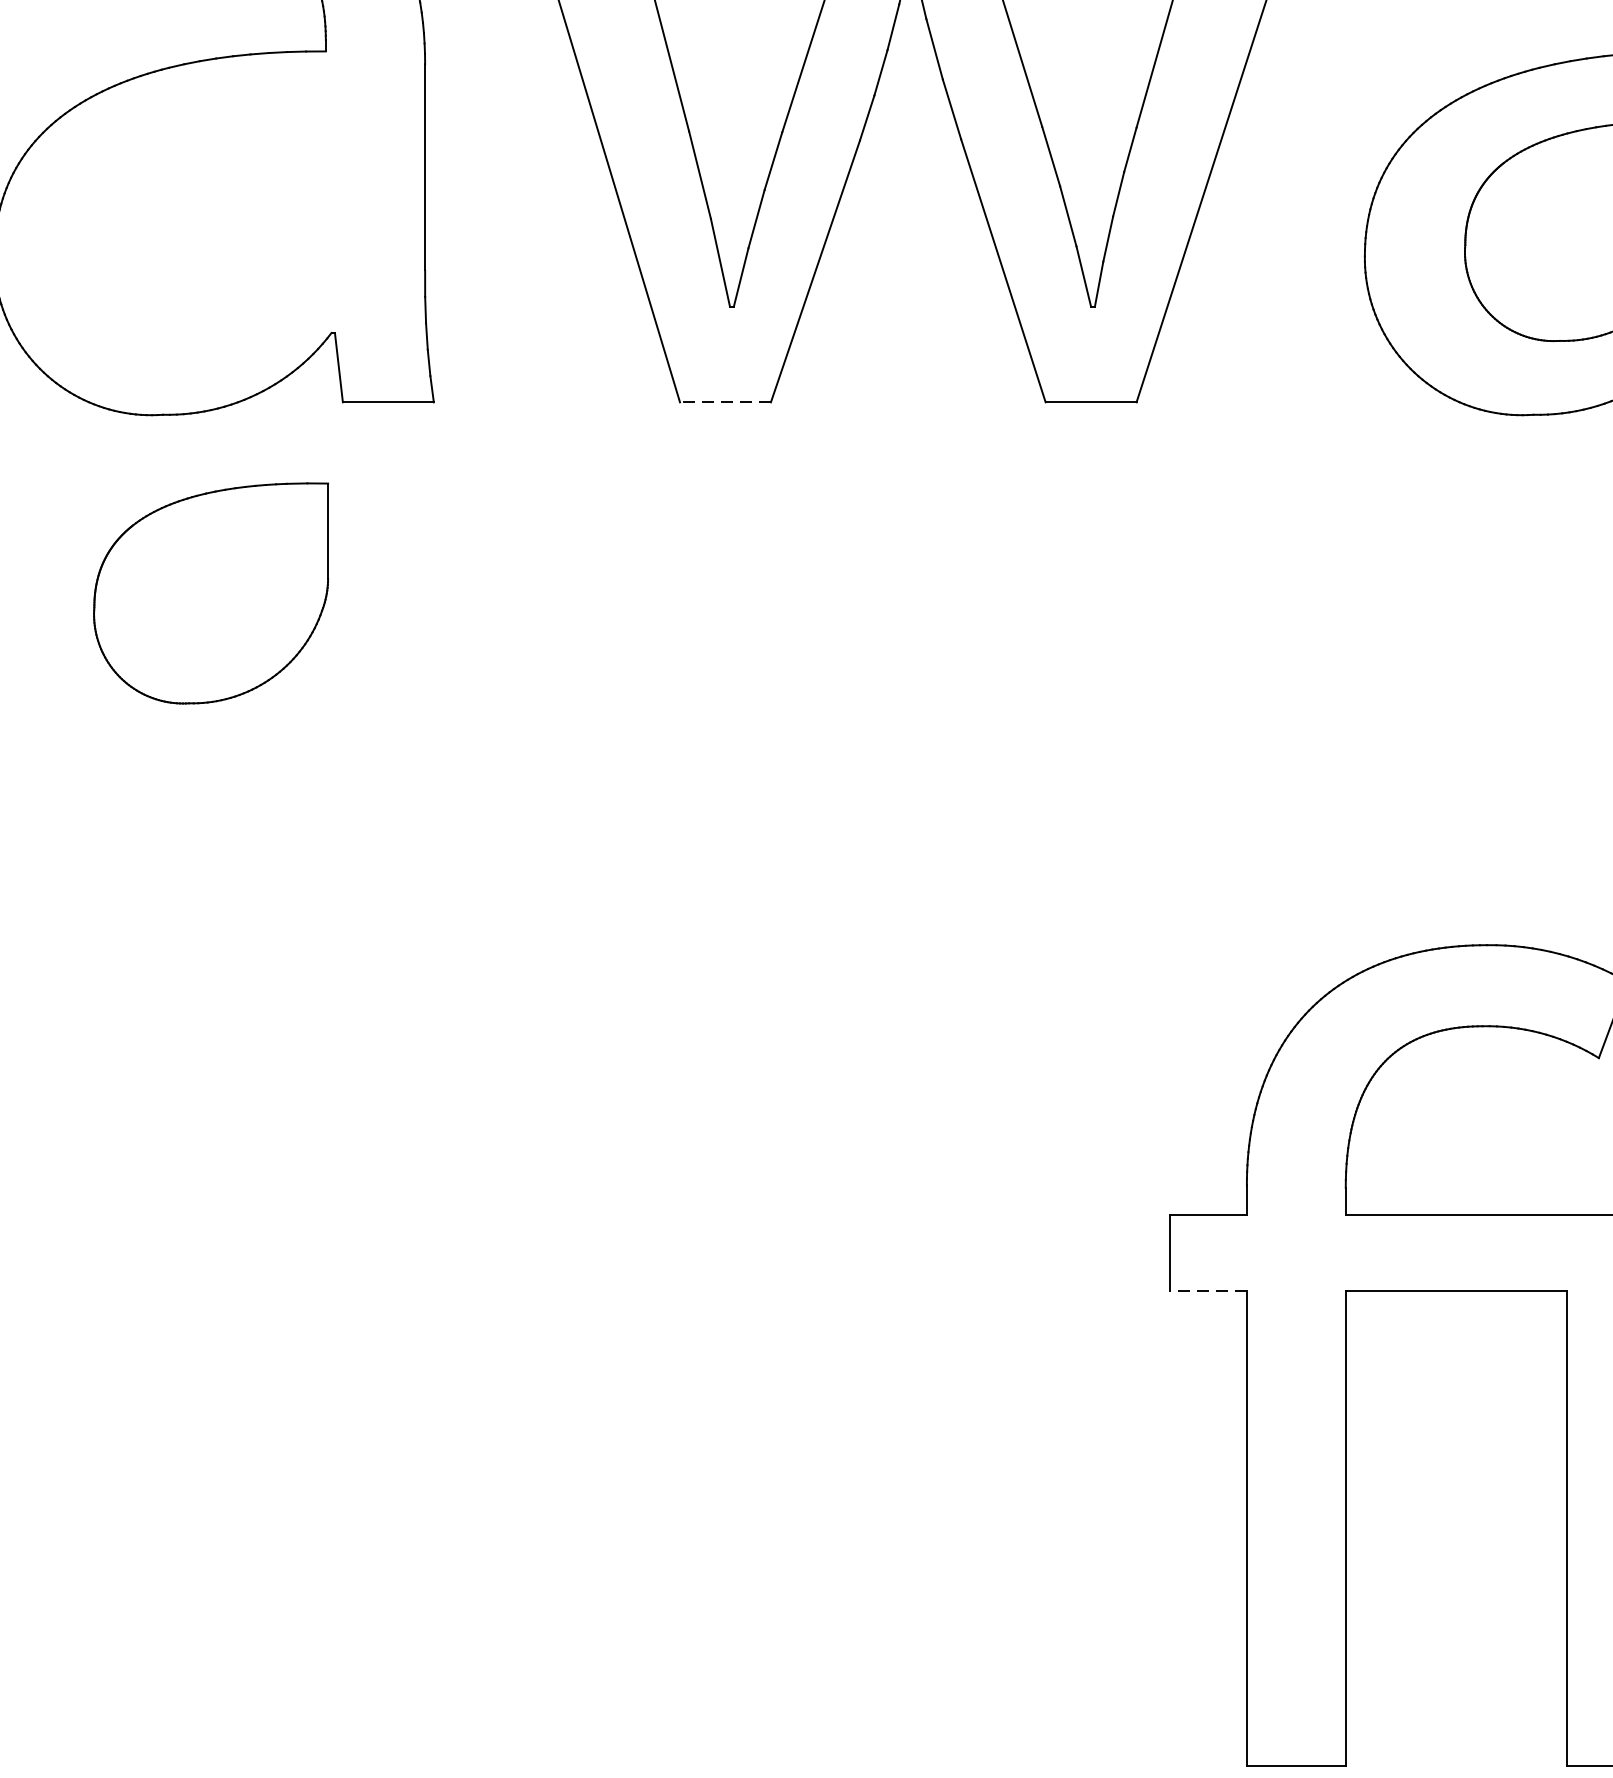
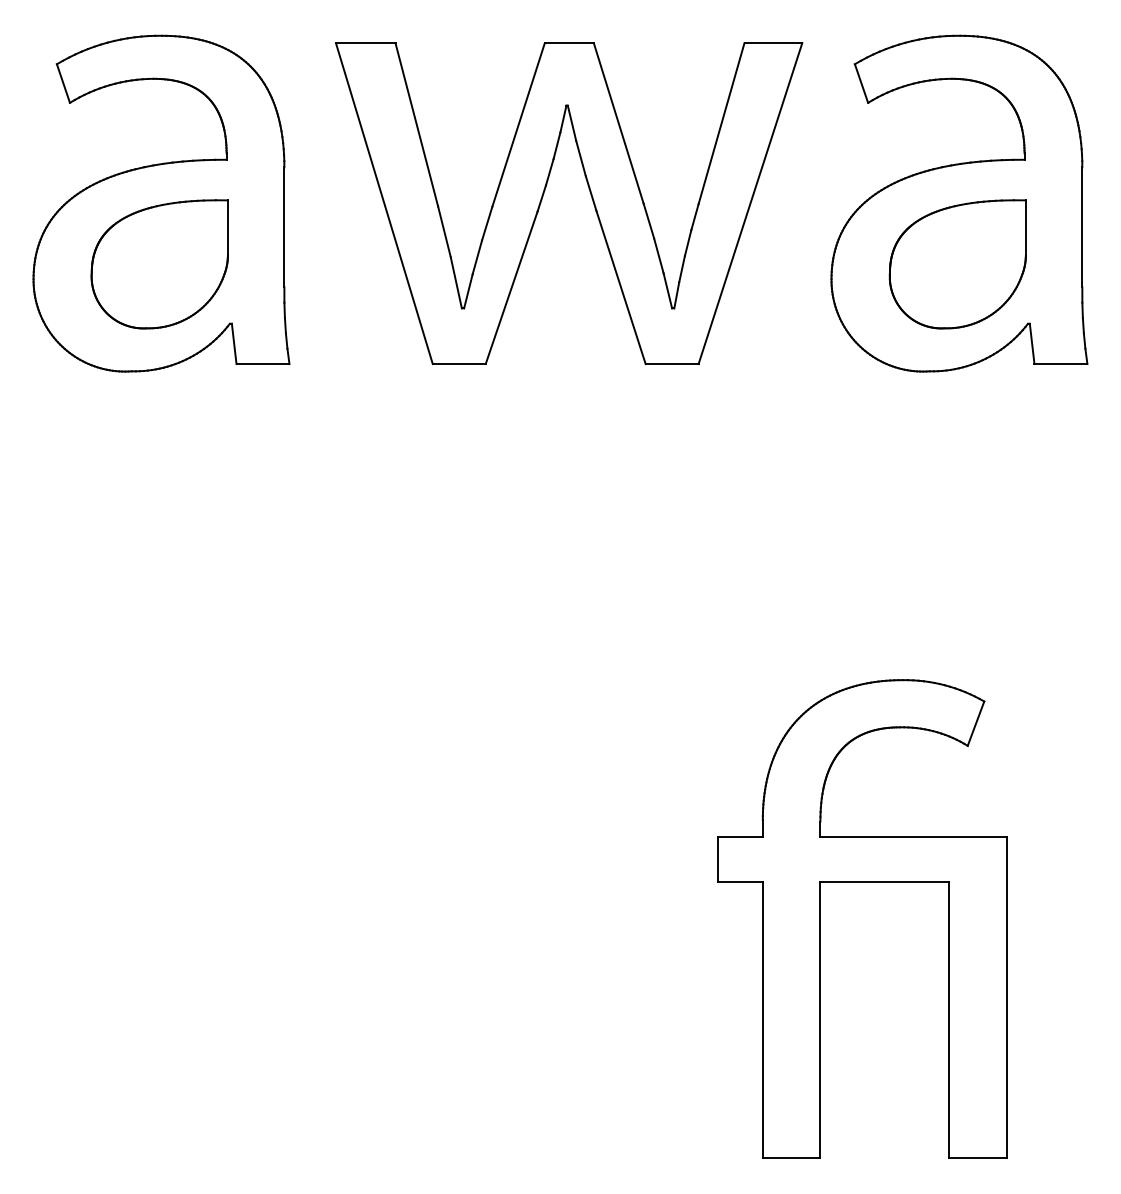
line: (724, 403) -> (458, 364), dashed -> solid
part: (210, 593) -> (159, 264), moved
line: (1206, 1291) -> (739, 881), dashed -> solid

